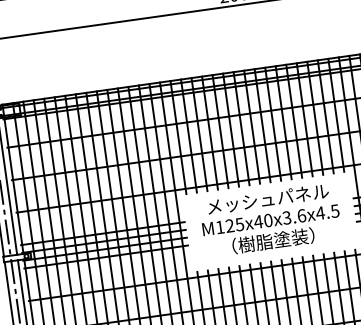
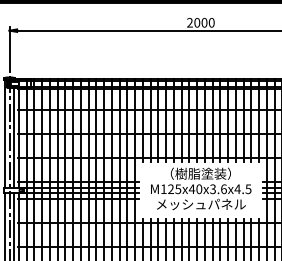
text: (268, 198) -> (201, 173), メッシュパネル -> （樹脂塗装）
text: (274, 240) -> (201, 204), （樹脂塗装） -> メッシュパネル

